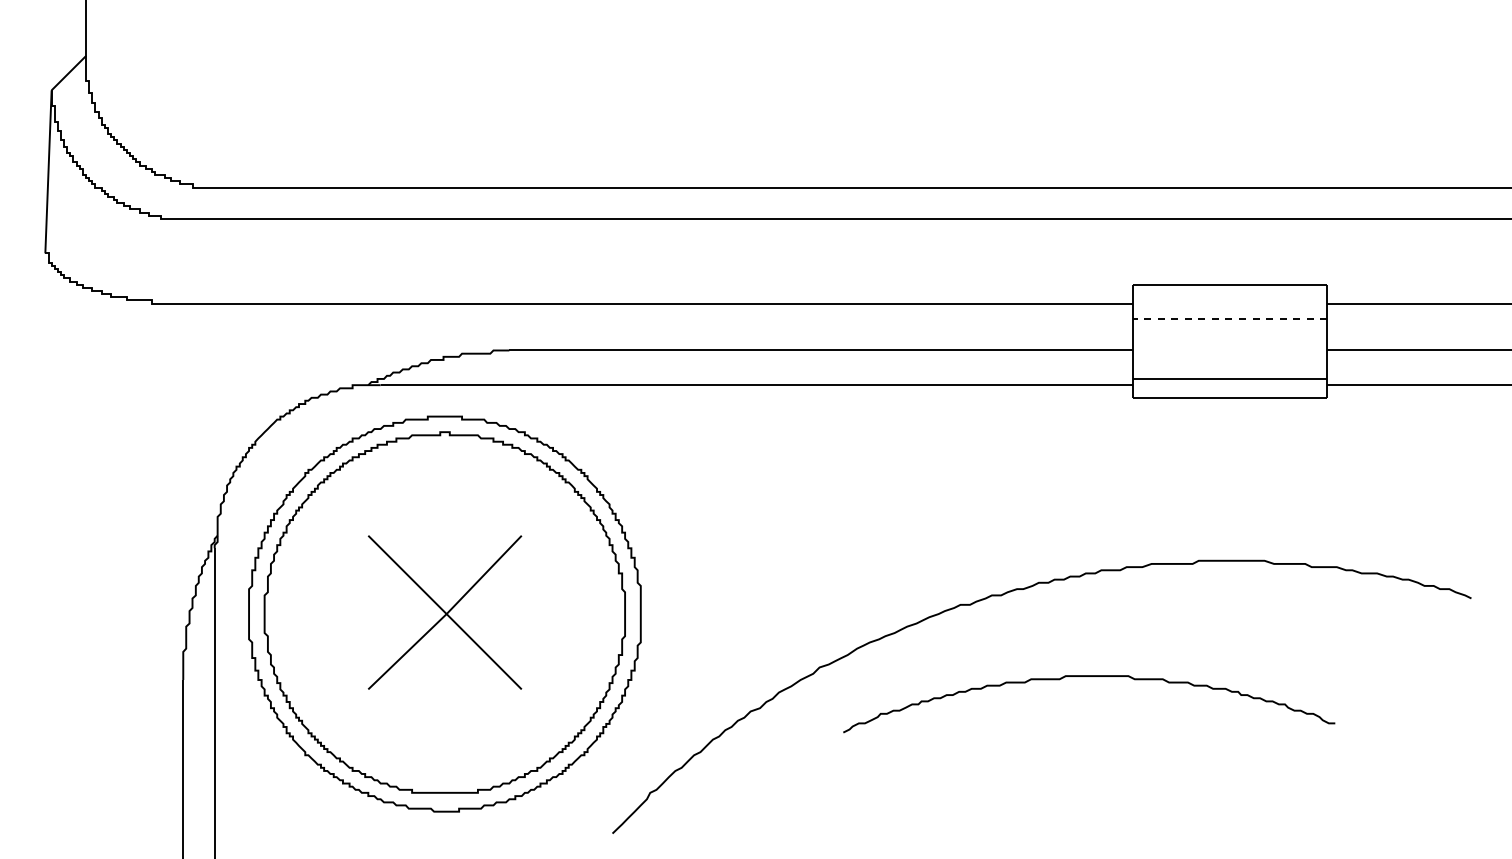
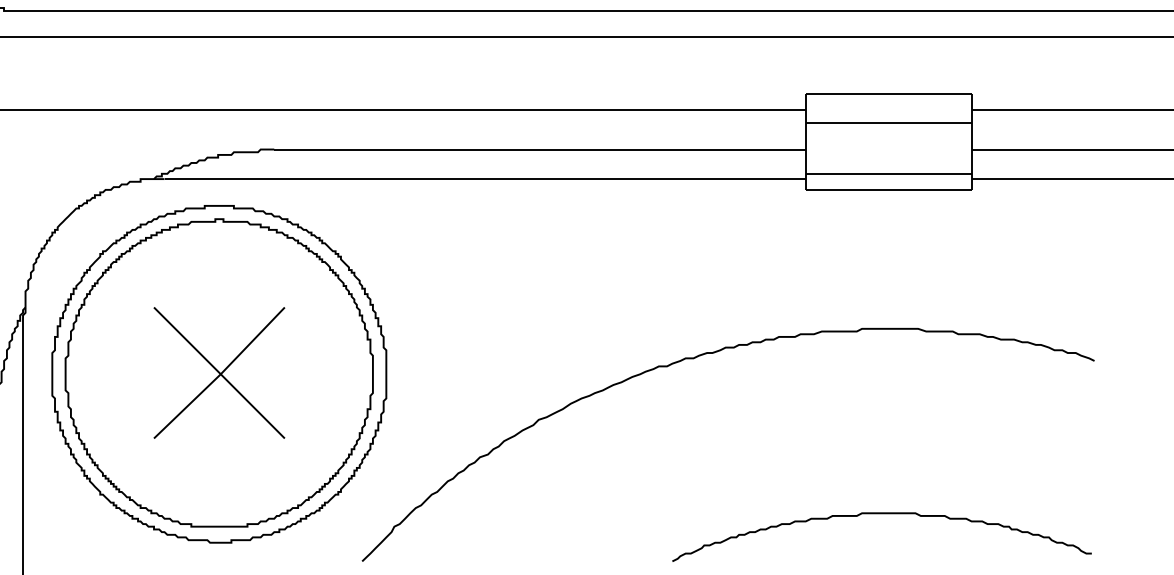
line: (1229, 319) -> (888, 123), dashed -> solid
curve: (1089, 676) -> (882, 513), moved

